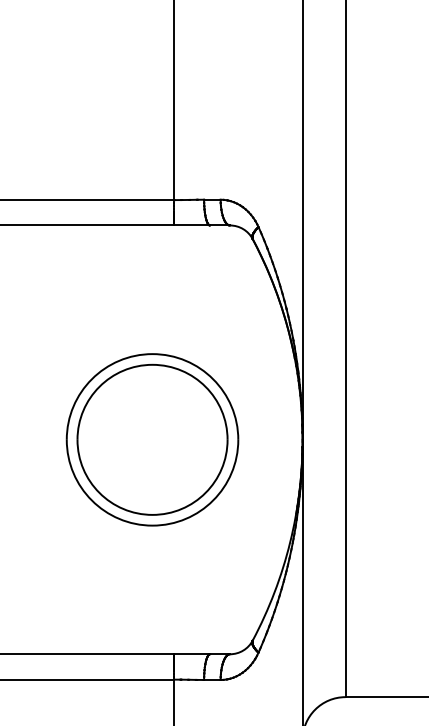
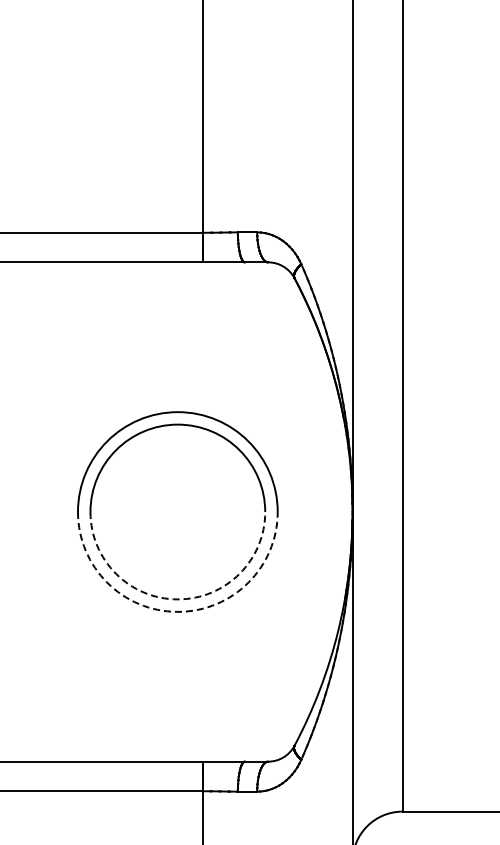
arc: (152, 514) -> (177, 599), solid -> dashed
arc: (152, 525) -> (177, 611), solid -> dashed

